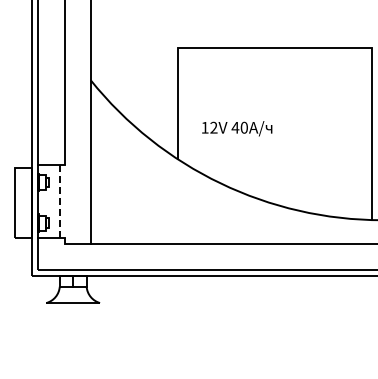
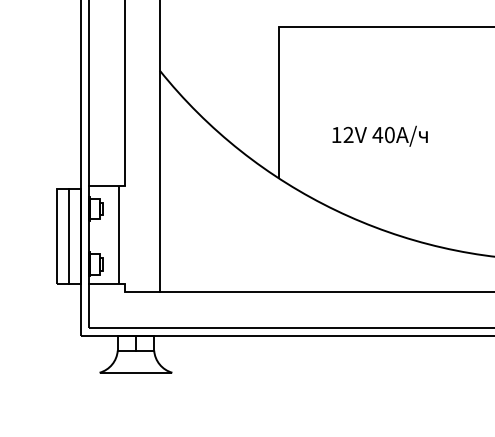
text: (237, 128) -> (380, 135), moved
line: (23, 202) -> (68, 236), added
line: (60, 202) -> (118, 236), dashed -> solid

